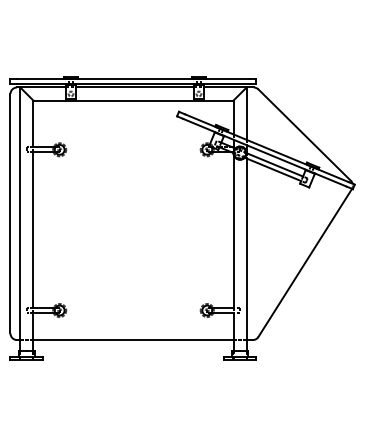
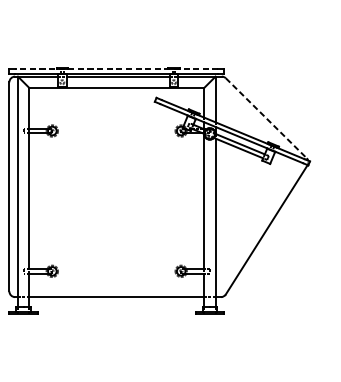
line: (132, 79) -> (115, 69), solid -> dashed
line: (305, 135) -> (266, 118), solid -> dashed

